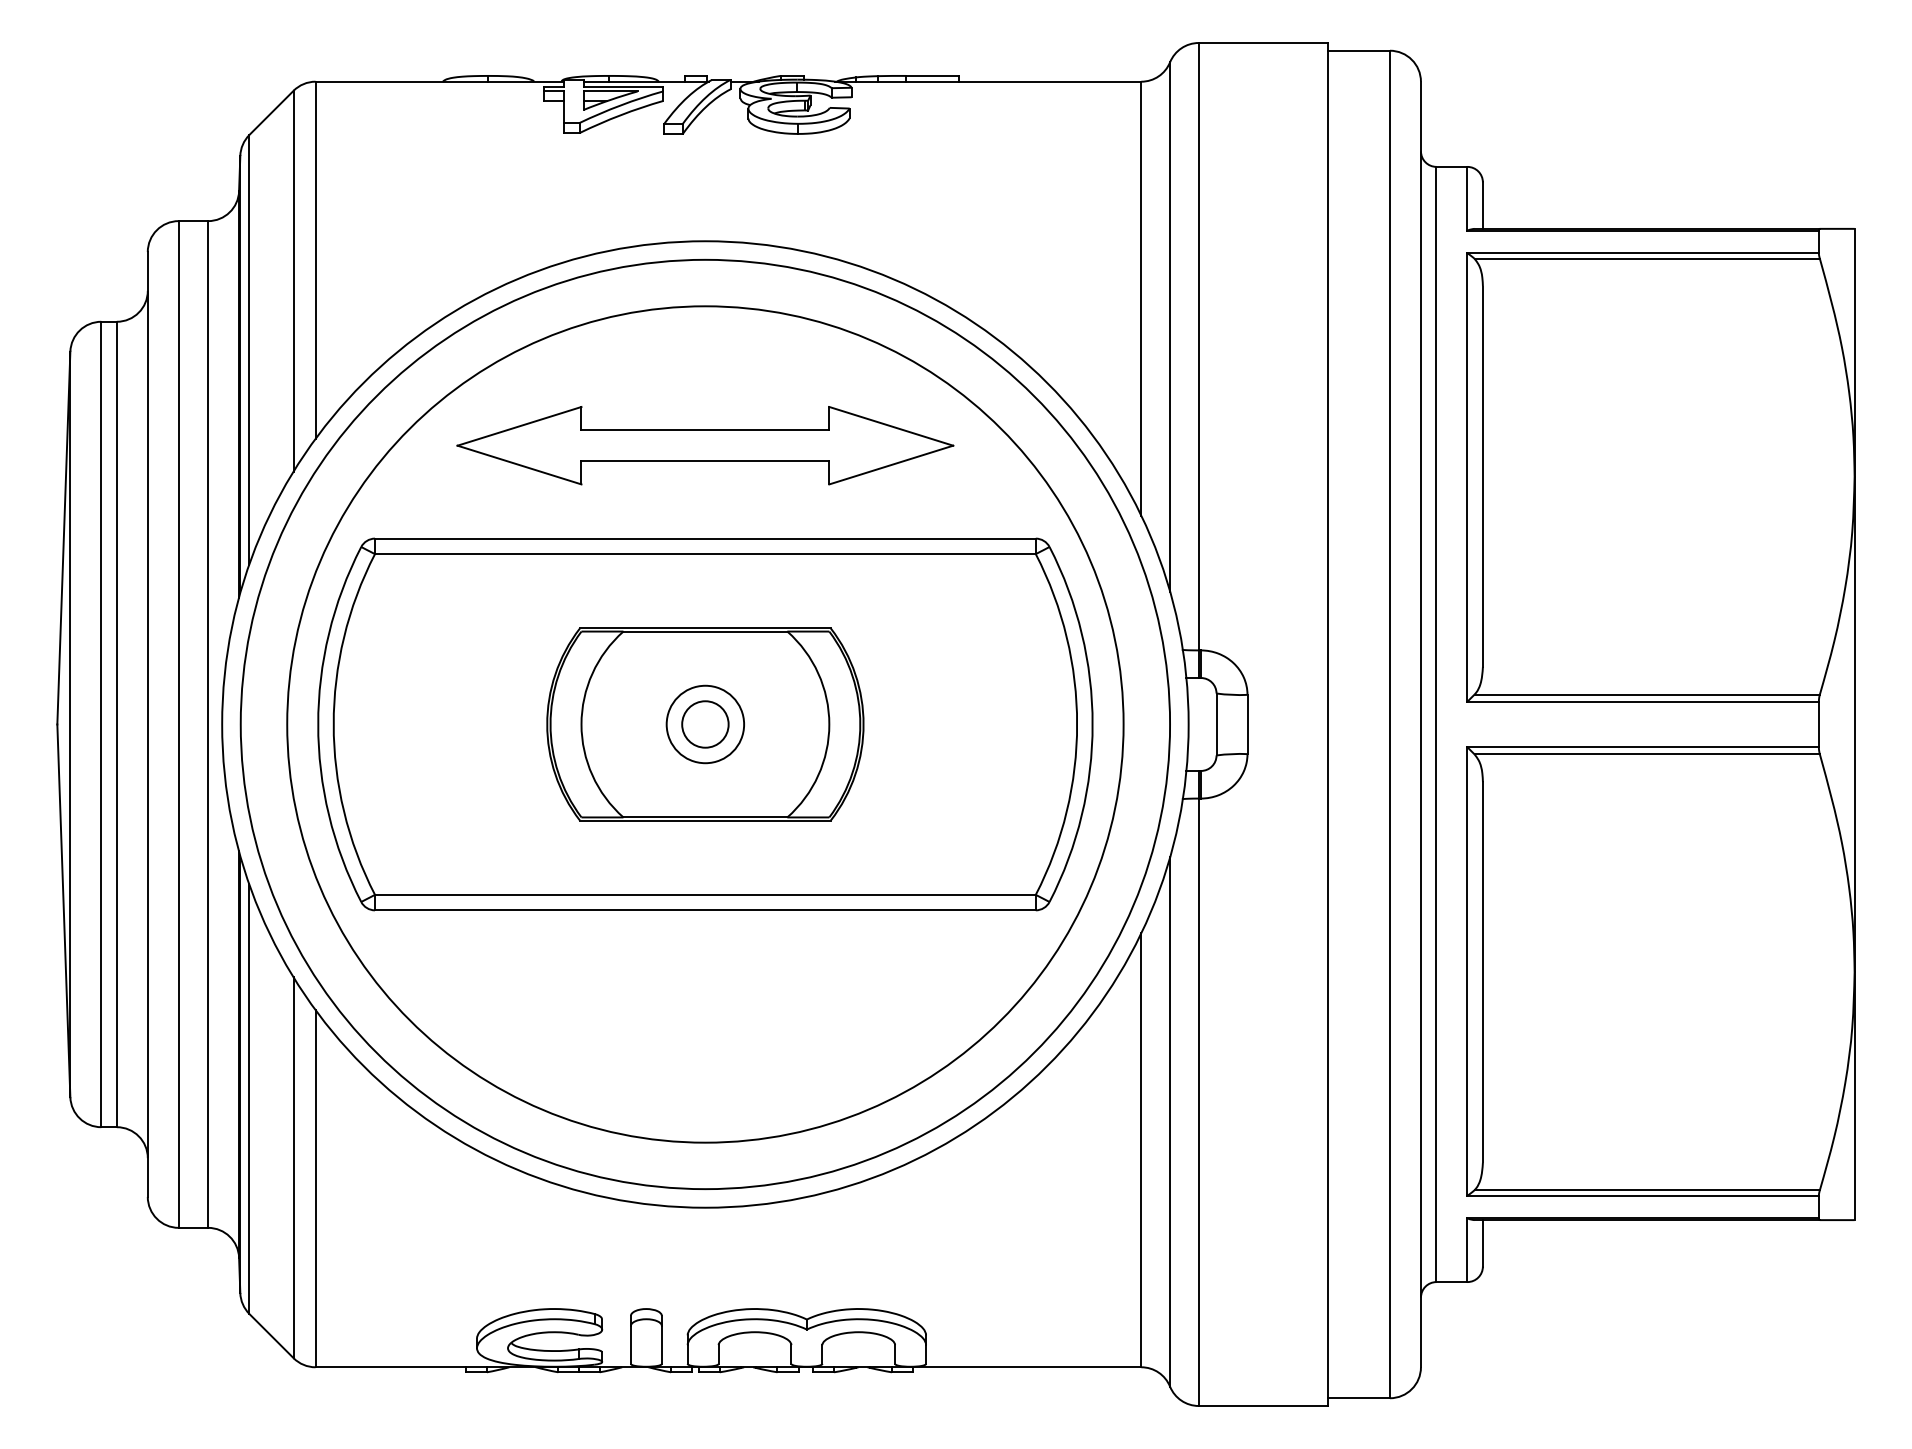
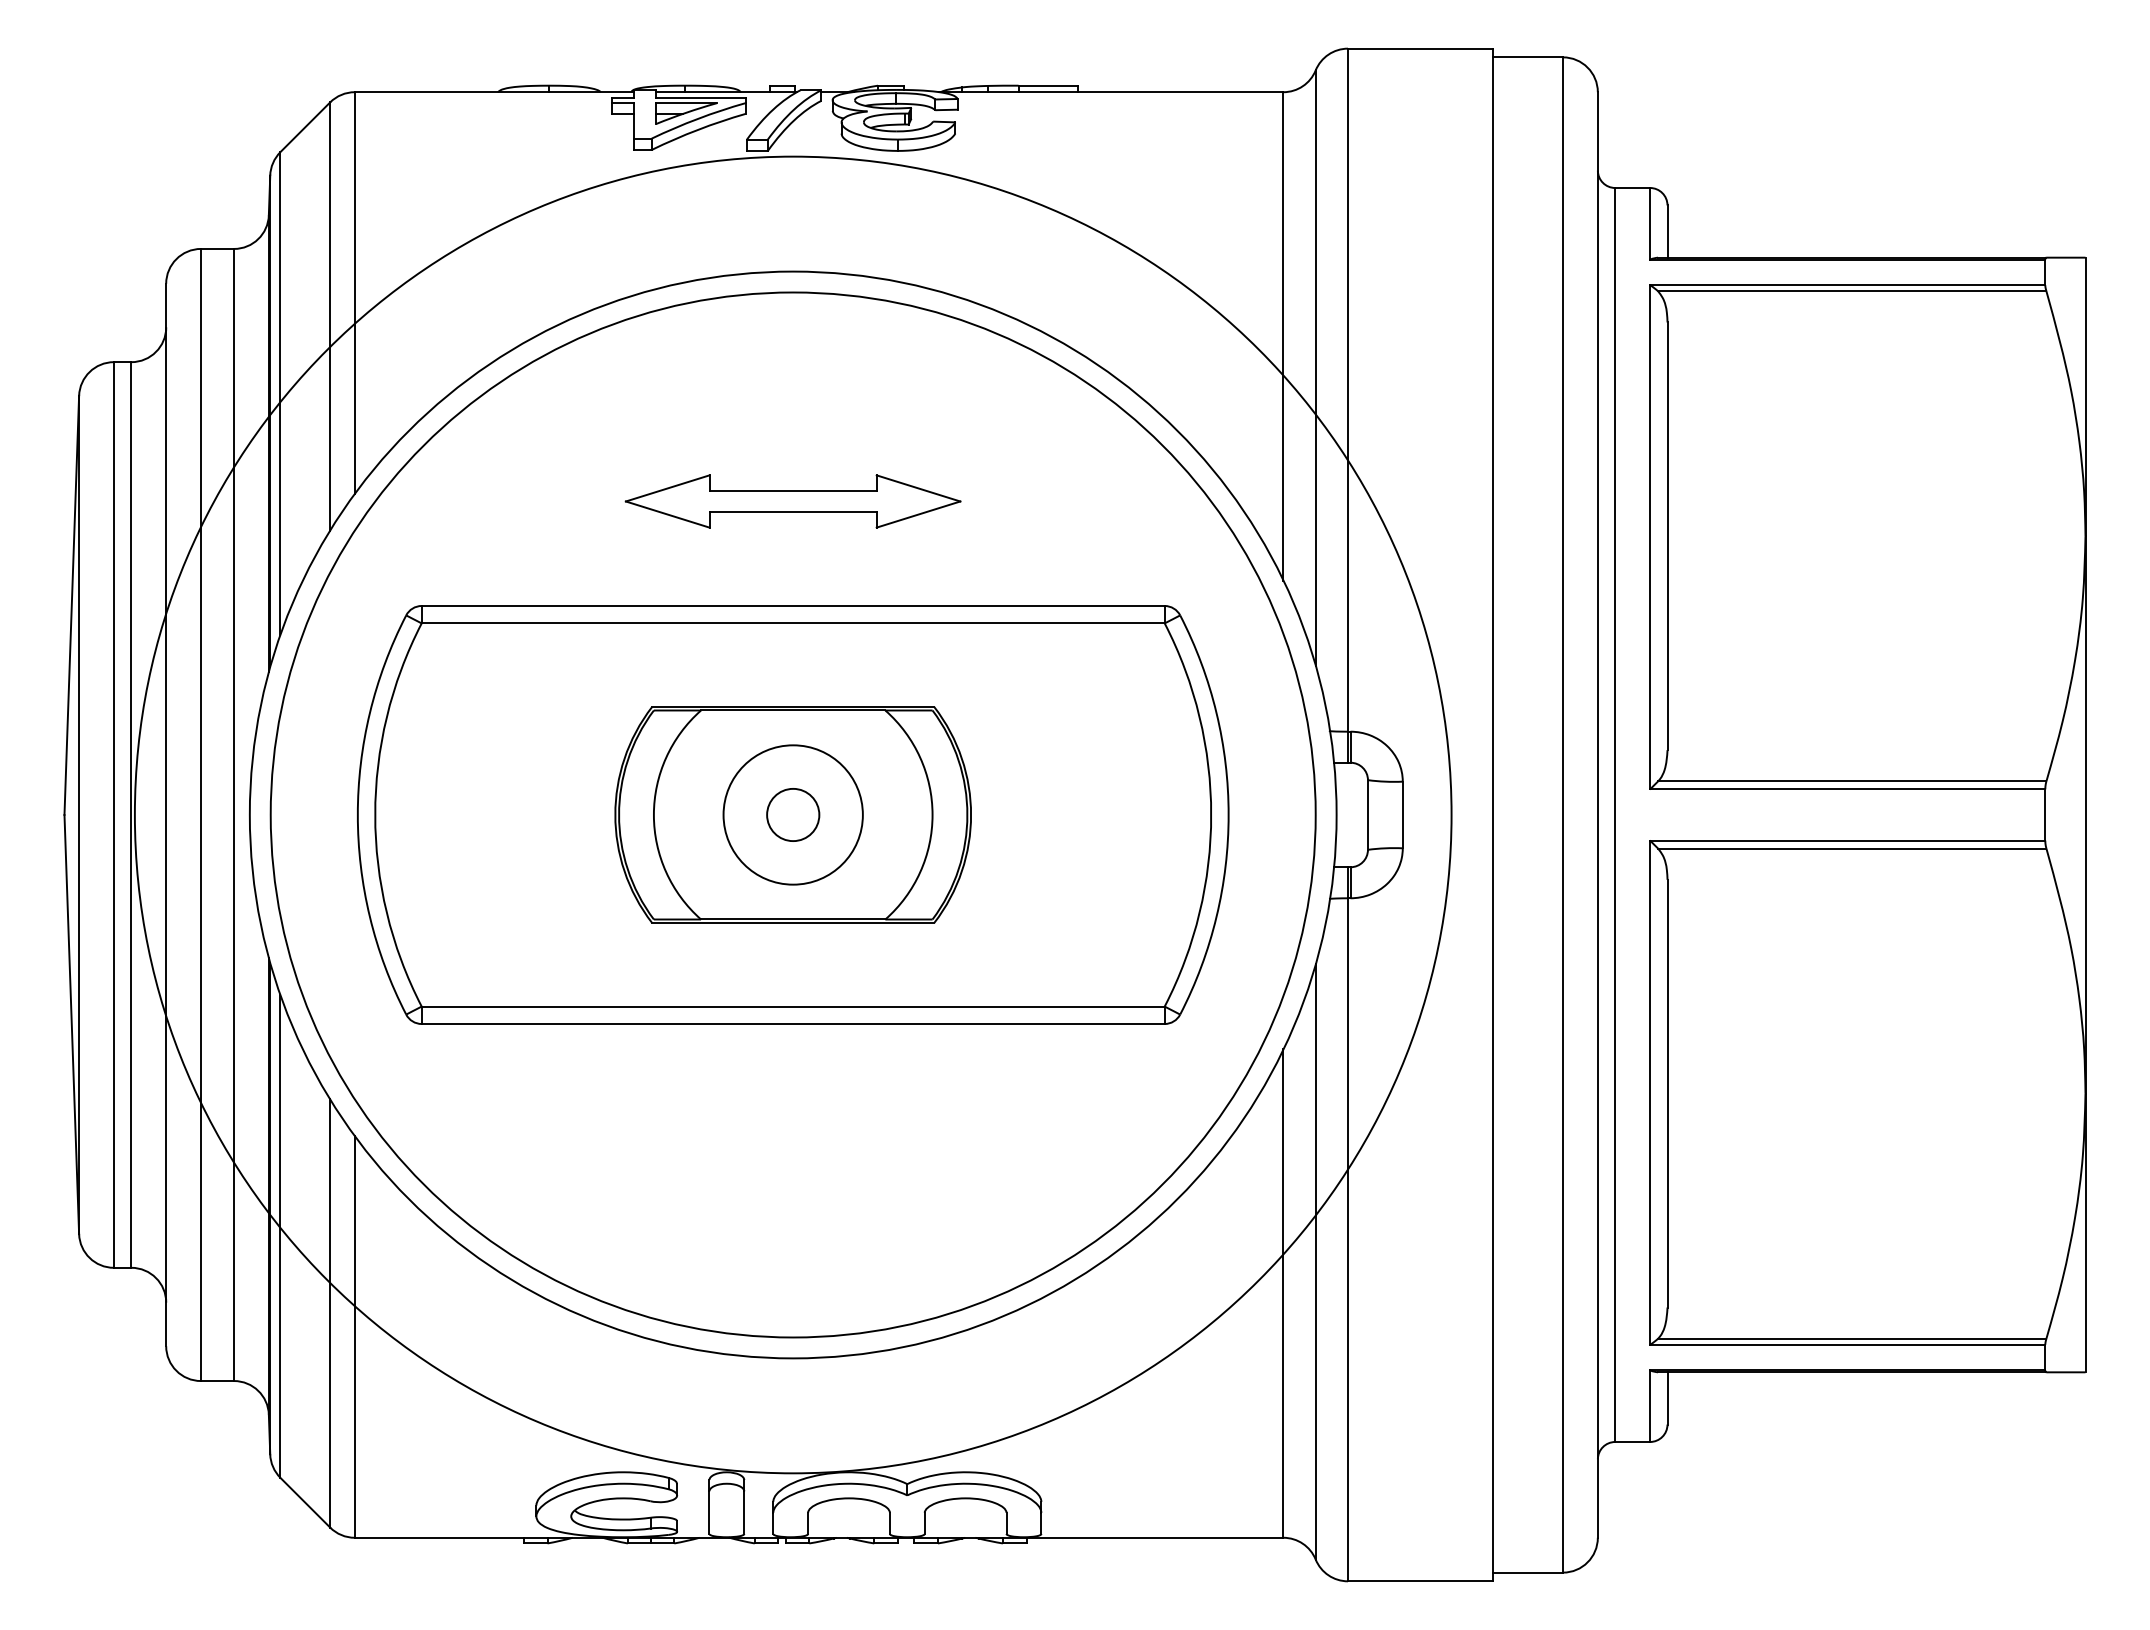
part: (704, 445) -> (792, 501), size x0.6
circle: (704, 724) -> (792, 814), size x1.4
circle: (704, 724) -> (792, 814), size x1.6

